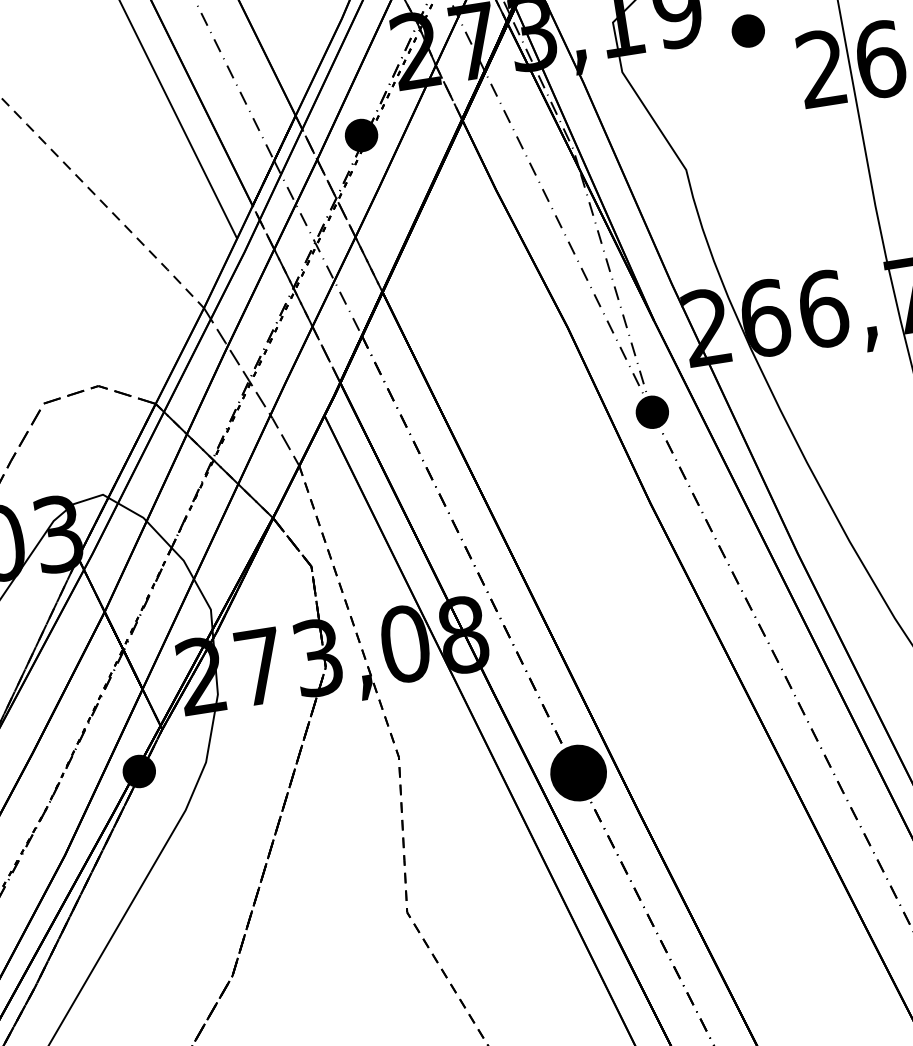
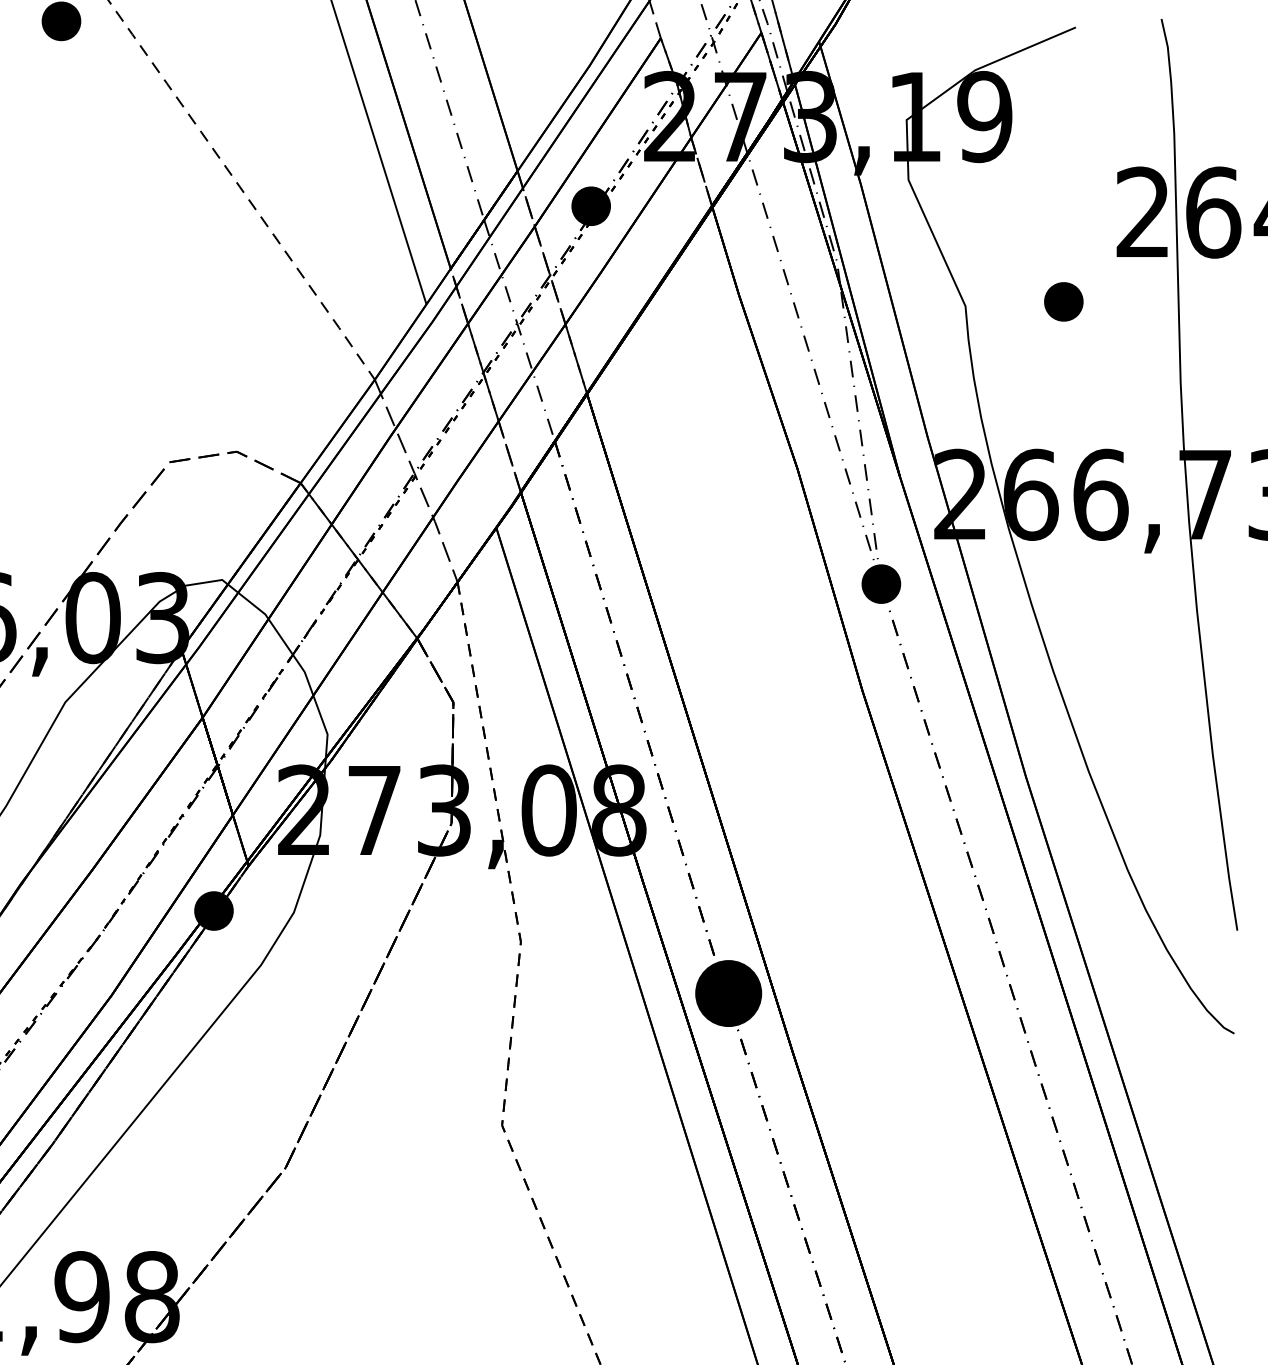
part: (748, 30) -> (1063, 301), moved

